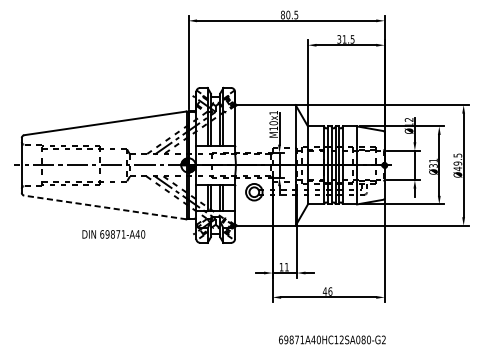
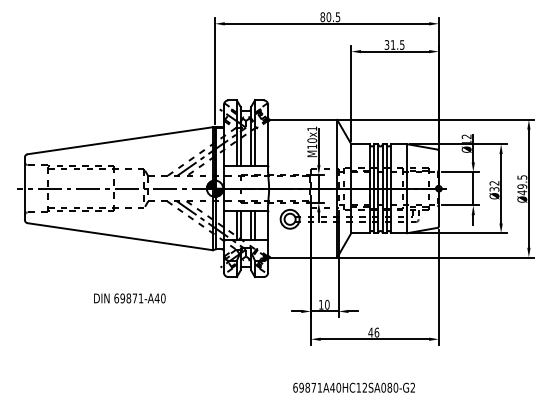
text: (433, 160) -> (494, 183), Ø31 -> Ø32
line: (105, 207) -> (120, 236), dashed -> solid
text: (113, 234) -> (129, 298), moved
text: (287, 266) -> (327, 304), 11 -> 10
text: (331, 339) -> (353, 387), moved

